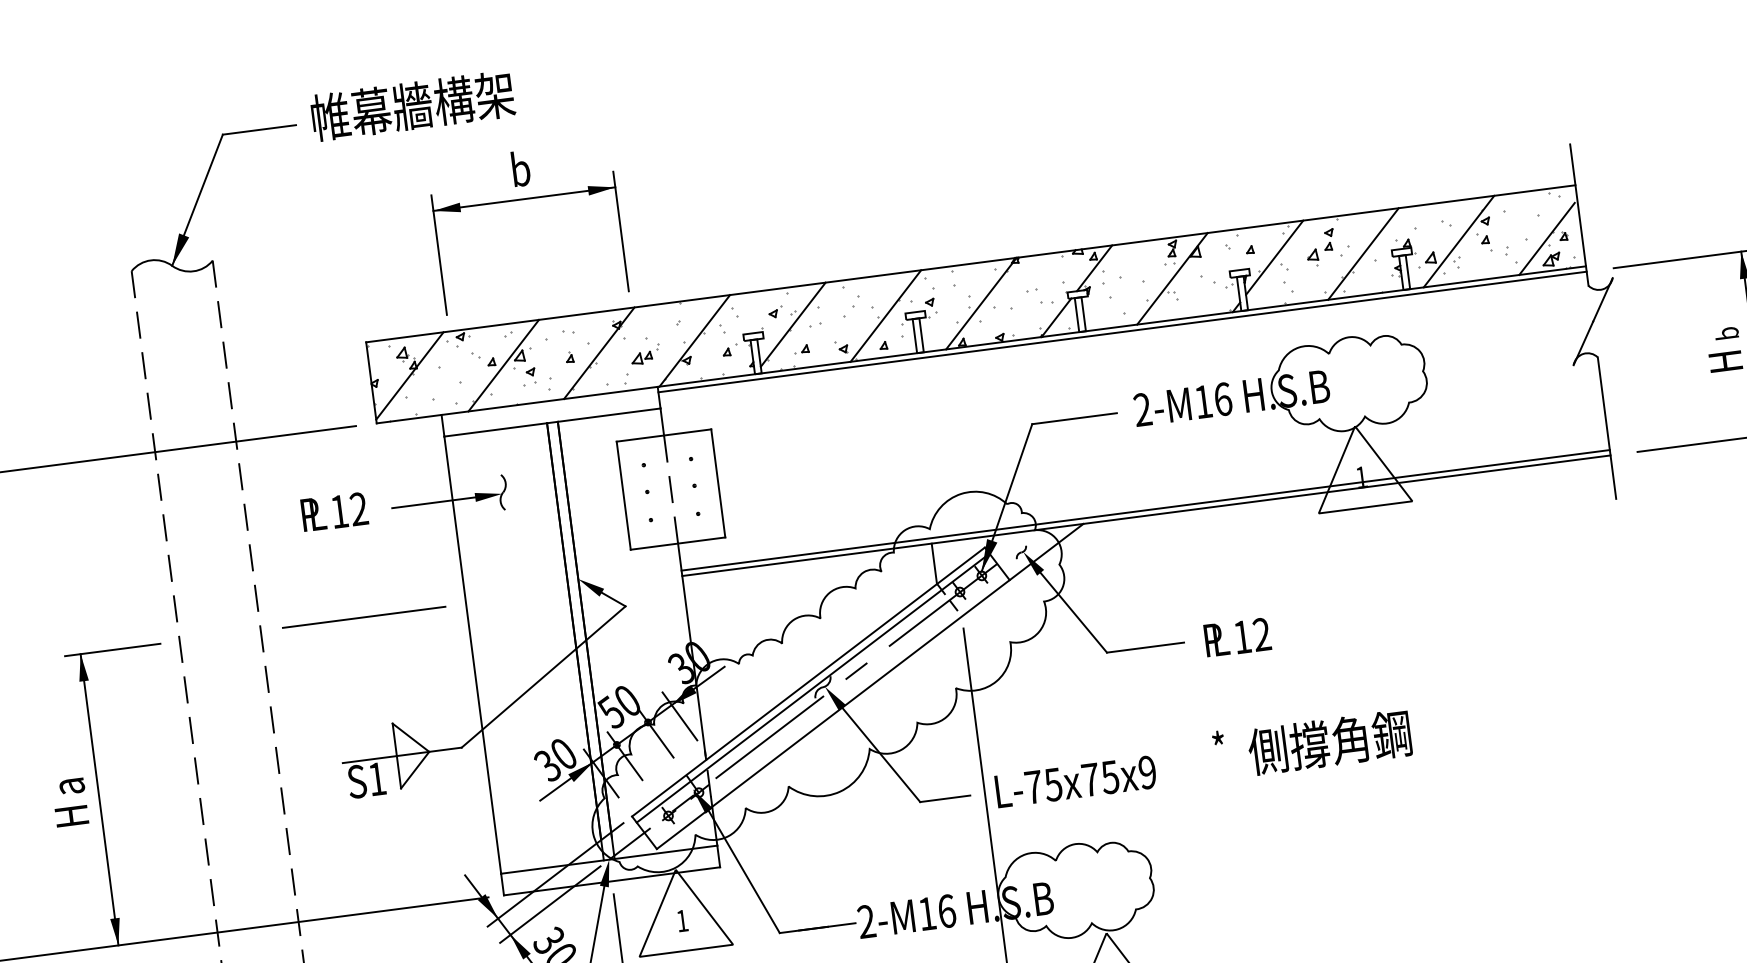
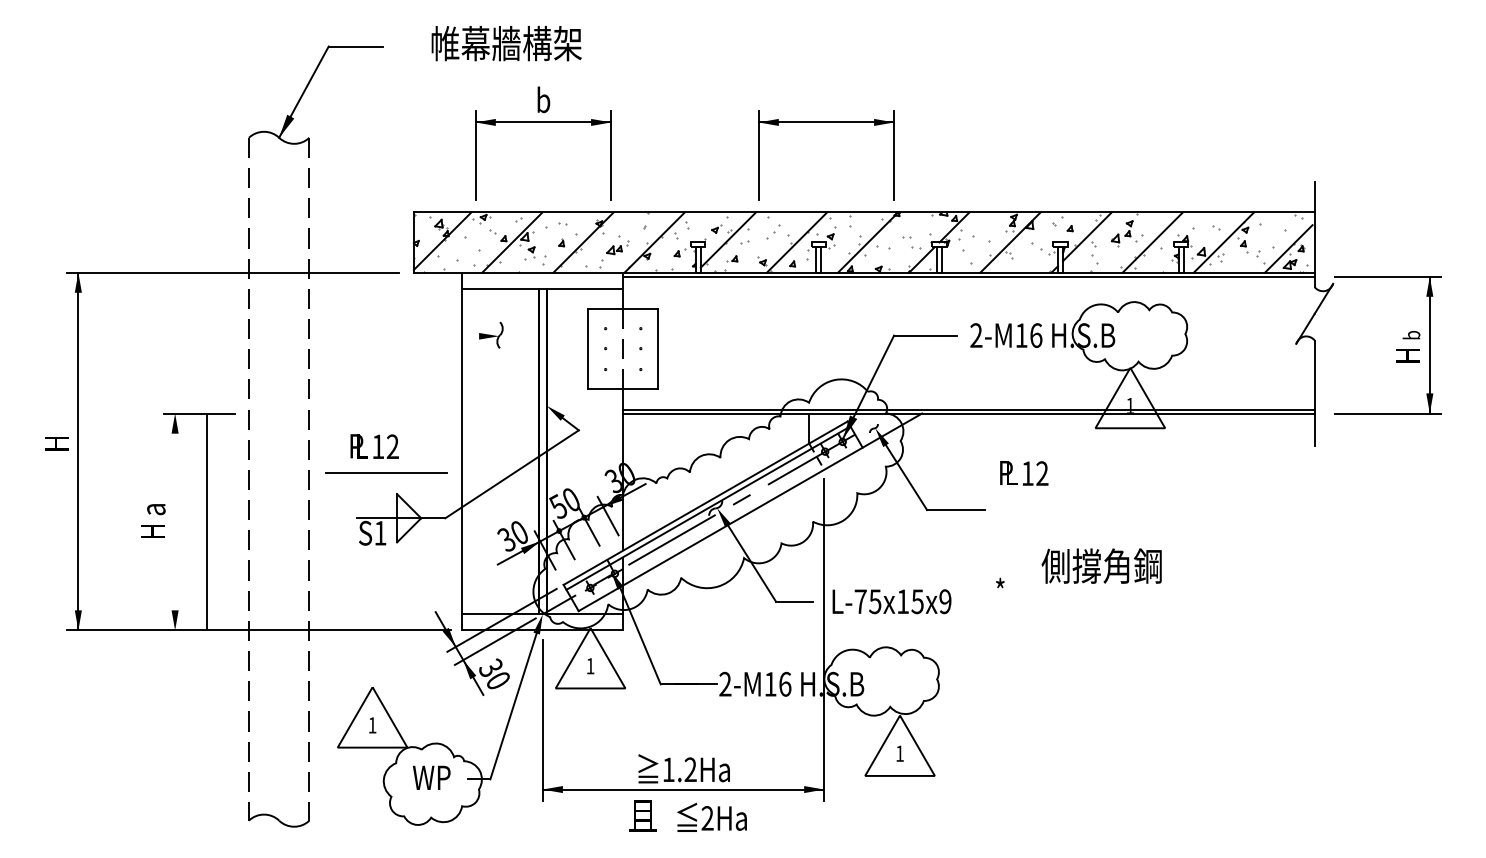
text: (412, 105) -> (506, 43), moved
part: (904, 149) -> (826, 122), added
line: (434, 503) -> (448, 336), removed
text: (334, 511) -> (374, 446), moved
line: (364, 617) -> (386, 472), moved
text: (1238, 637) -> (1024, 473), moved
text: (1329, 741) -> (1101, 565), moved
text: (1091, 779) -> (903, 601), L-75x75x9 -> L-75x15x9
line: (99, 799) -> (207, 521), moved

